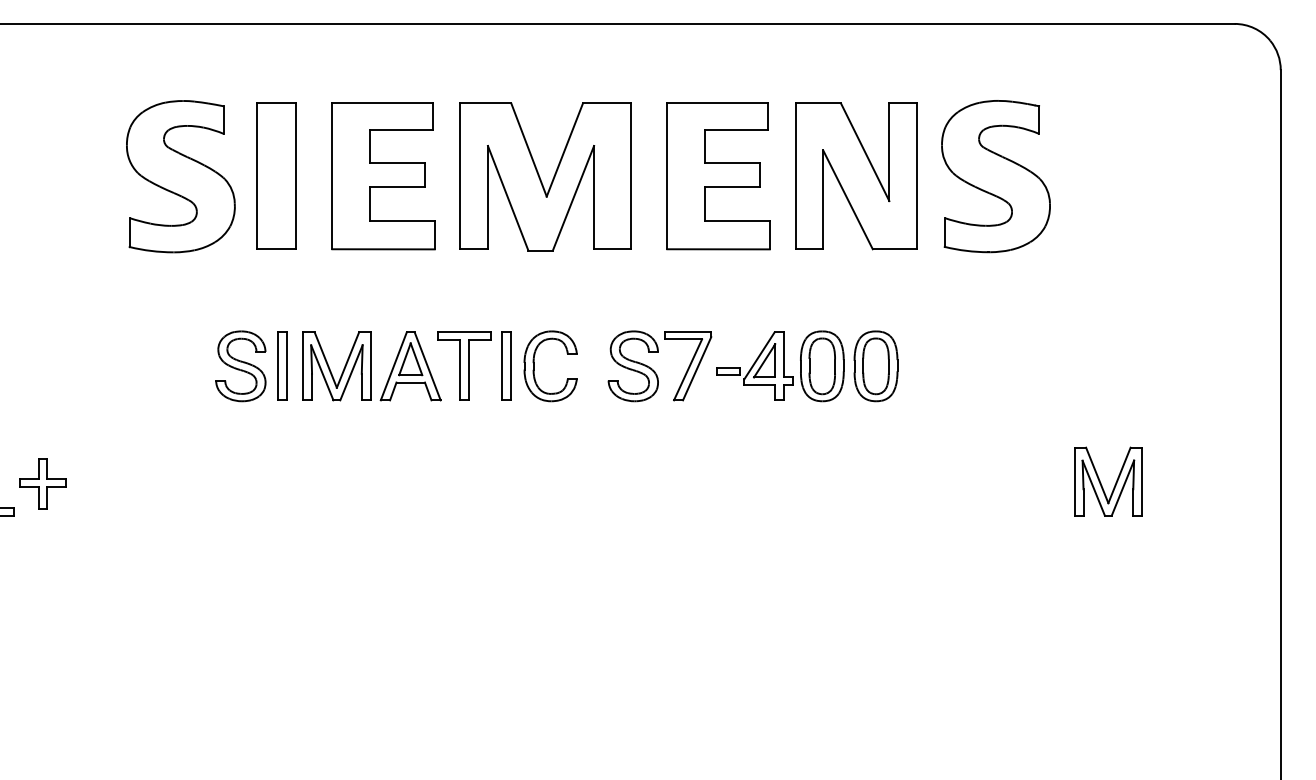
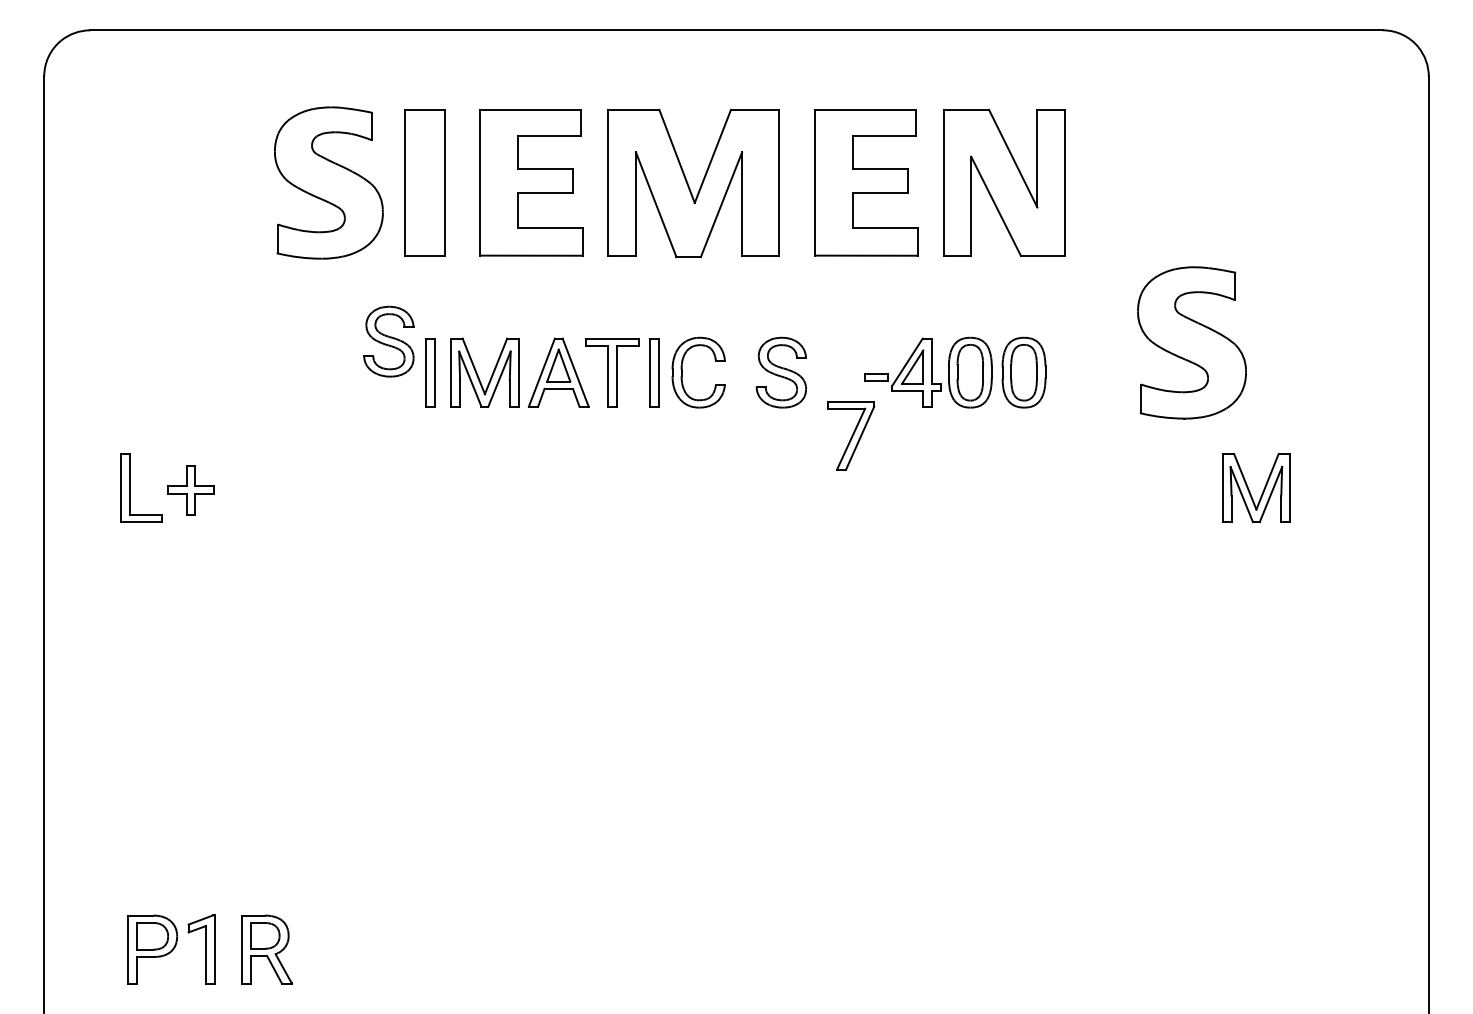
part: (995, 176) -> (1191, 342), moved
part: (240, 366) -> (388, 341), moved
part: (688, 366) -> (851, 435), moved

